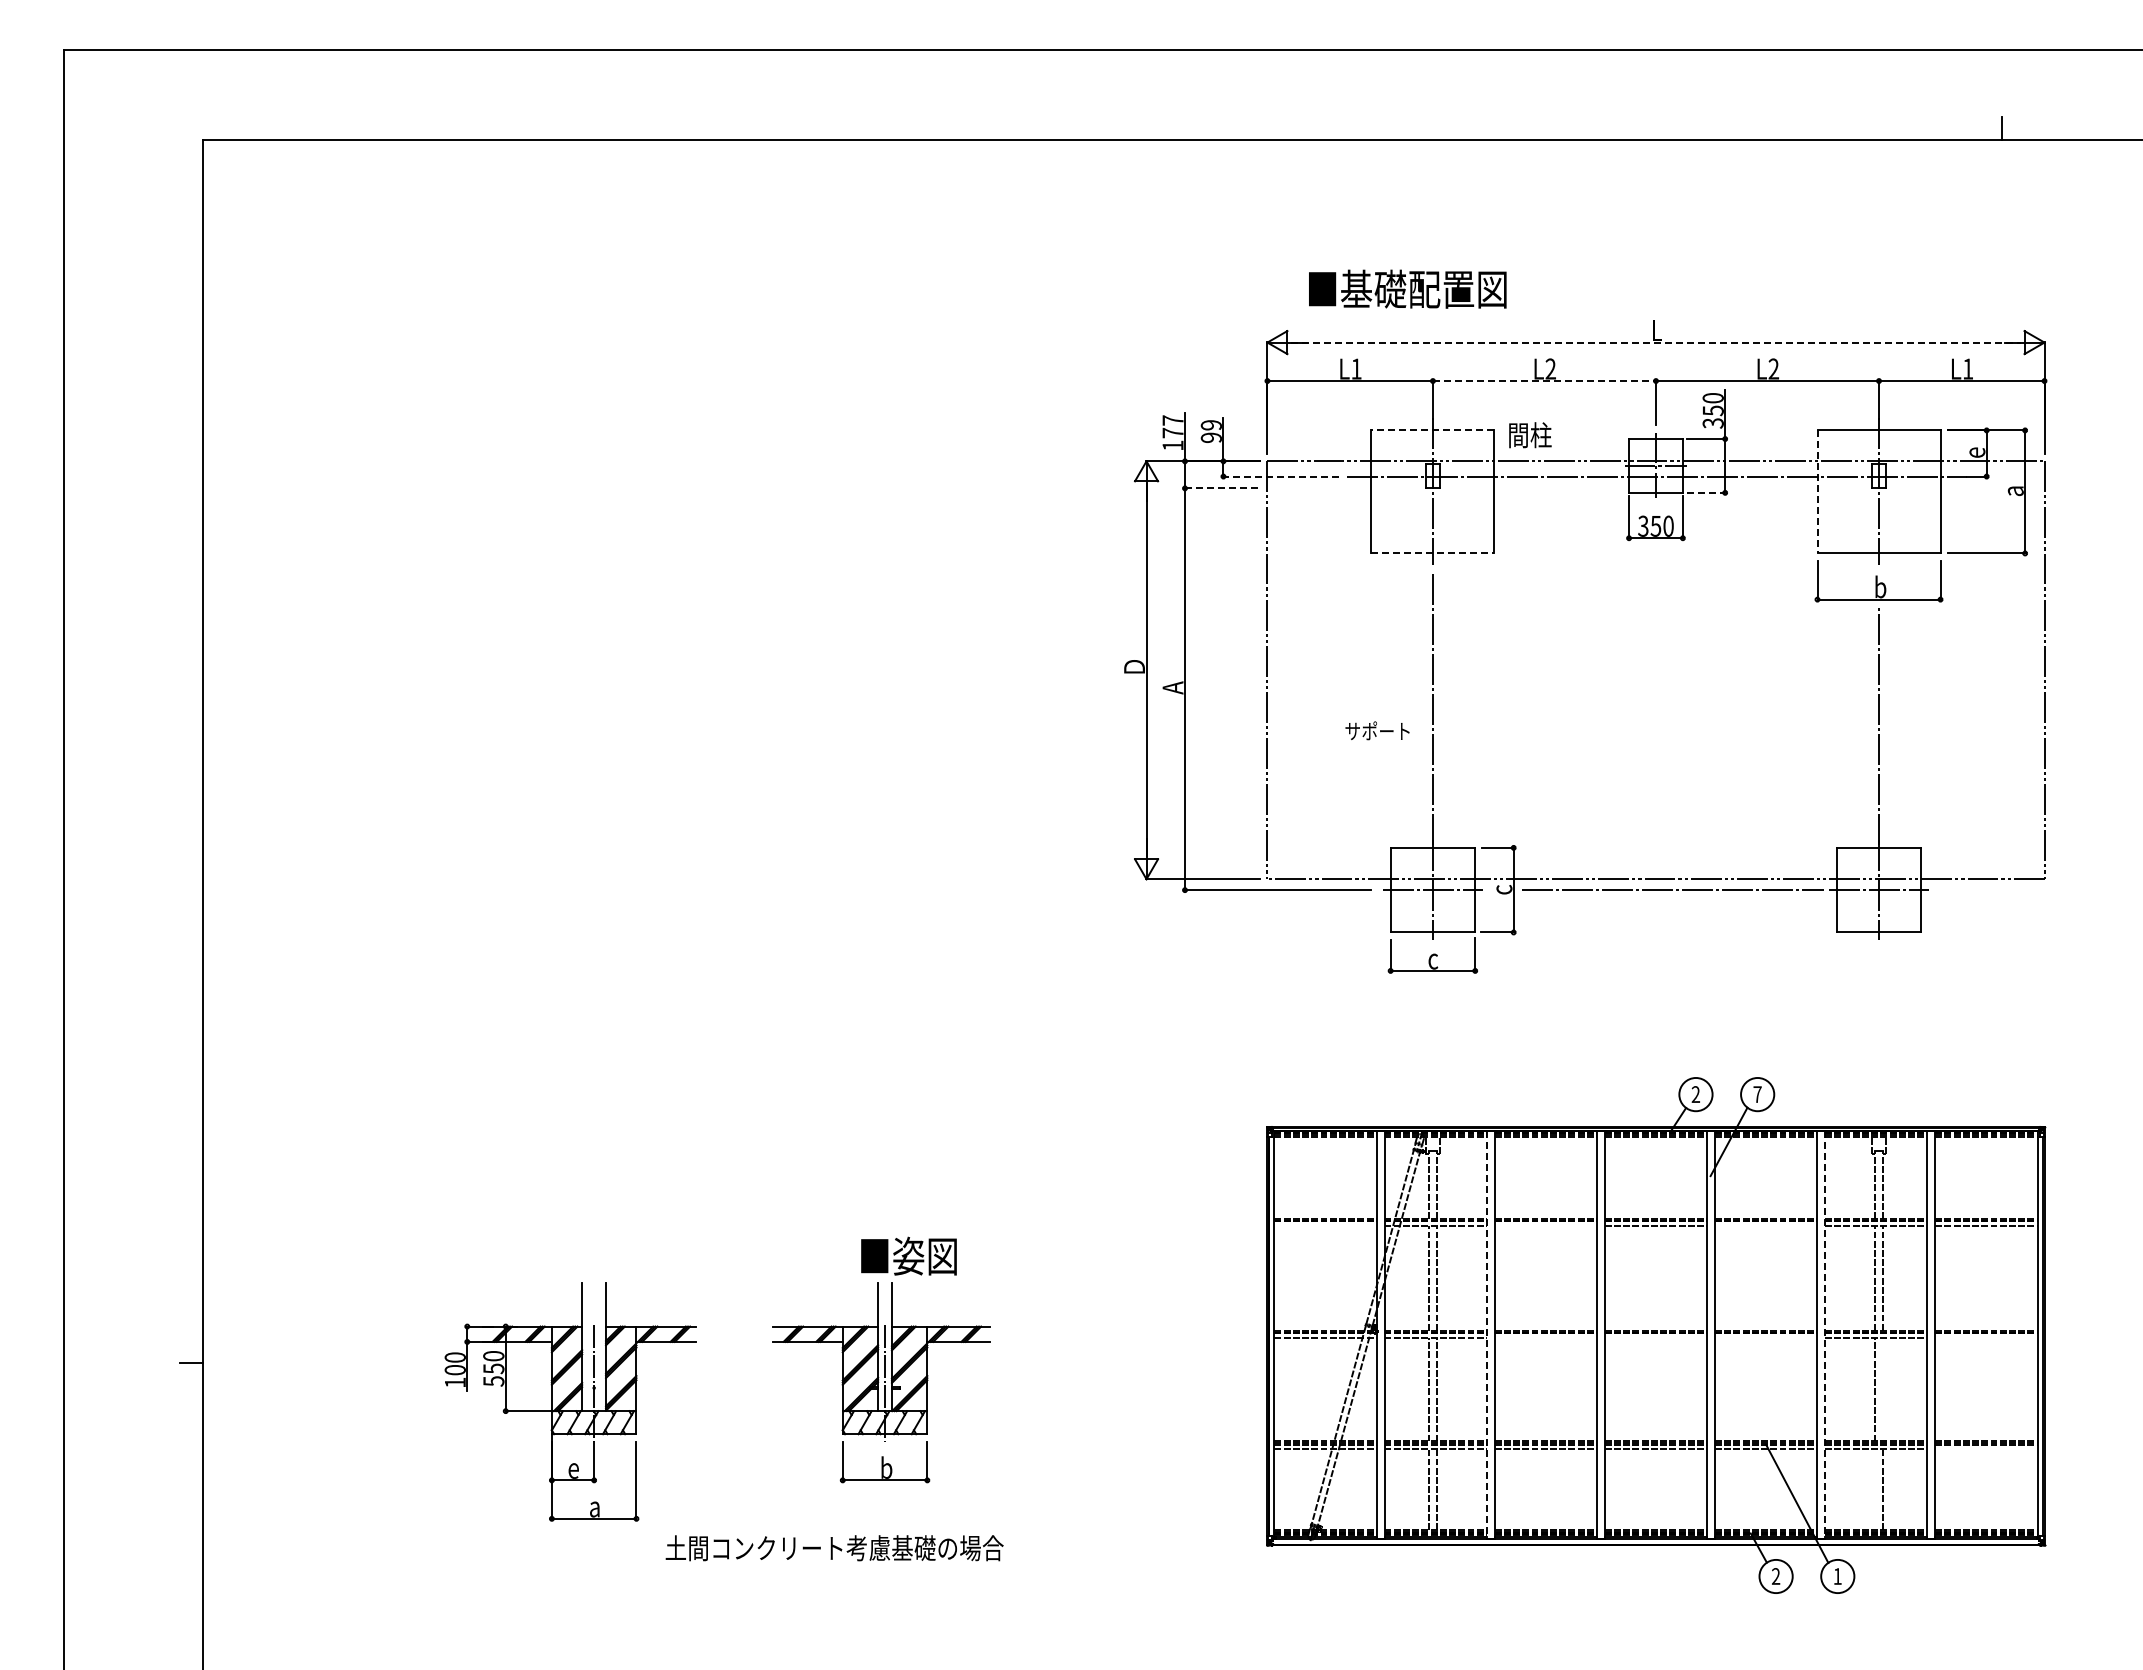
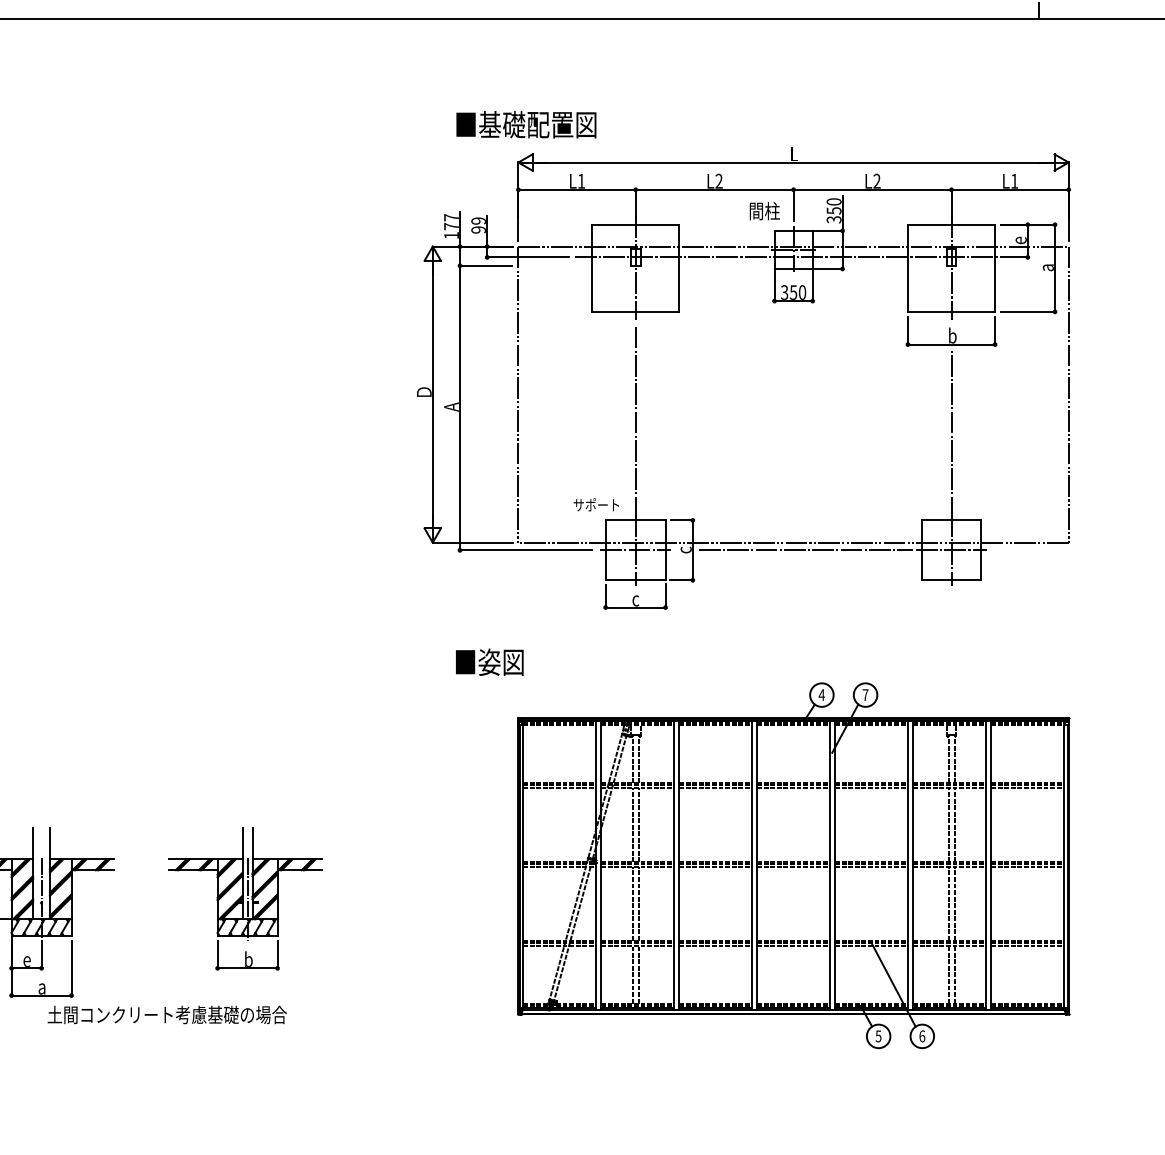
text: (1407, 288) -> (526, 124), moved
line: (1656, 342) -> (793, 162), dashed -> solid
line: (1544, 381) -> (714, 190), dashed -> solid
line: (1432, 430) -> (635, 224), dashed -> solid
text: (1530, 435) -> (764, 211), moved
line: (1281, 476) -> (528, 257), dashed -> solid
line: (1221, 488) -> (485, 265), dashed -> solid
line: (1817, 491) -> (907, 267), dashed -> solid
line: (1706, 492) -> (829, 268), dashed -> solid
line: (1432, 553) -> (635, 311), dashed -> solid
text: (1377, 730) -> (596, 504), moved
text: (1695, 1094) -> (821, 695), 2 -> 4
line: (1325, 1225) -> (559, 787), added
line: (1545, 1225) -> (715, 787), added
line: (1765, 1225) -> (871, 787), added
text: (908, 1255) -> (489, 661), moved
line: (1486, 1334) -> (673, 865), dashed -> solid
line: (1825, 1334) -> (913, 865), dashed -> solid
line: (1545, 1337) -> (715, 867), added
line: (1655, 1337) -> (793, 867), added
line: (1765, 1337) -> (871, 867), added
line: (1986, 1337) -> (1027, 867), added
line: (1883, 1389) -> (954, 903), added
line: (1986, 1449) -> (1027, 946), added
line: (1874, 1490) -> (948, 975), added
text: (834, 1548) -> (167, 1015), moved
text: (1775, 1576) -> (878, 1036), 2 -> 5
text: (1837, 1576) -> (922, 1036), 1 -> 6

